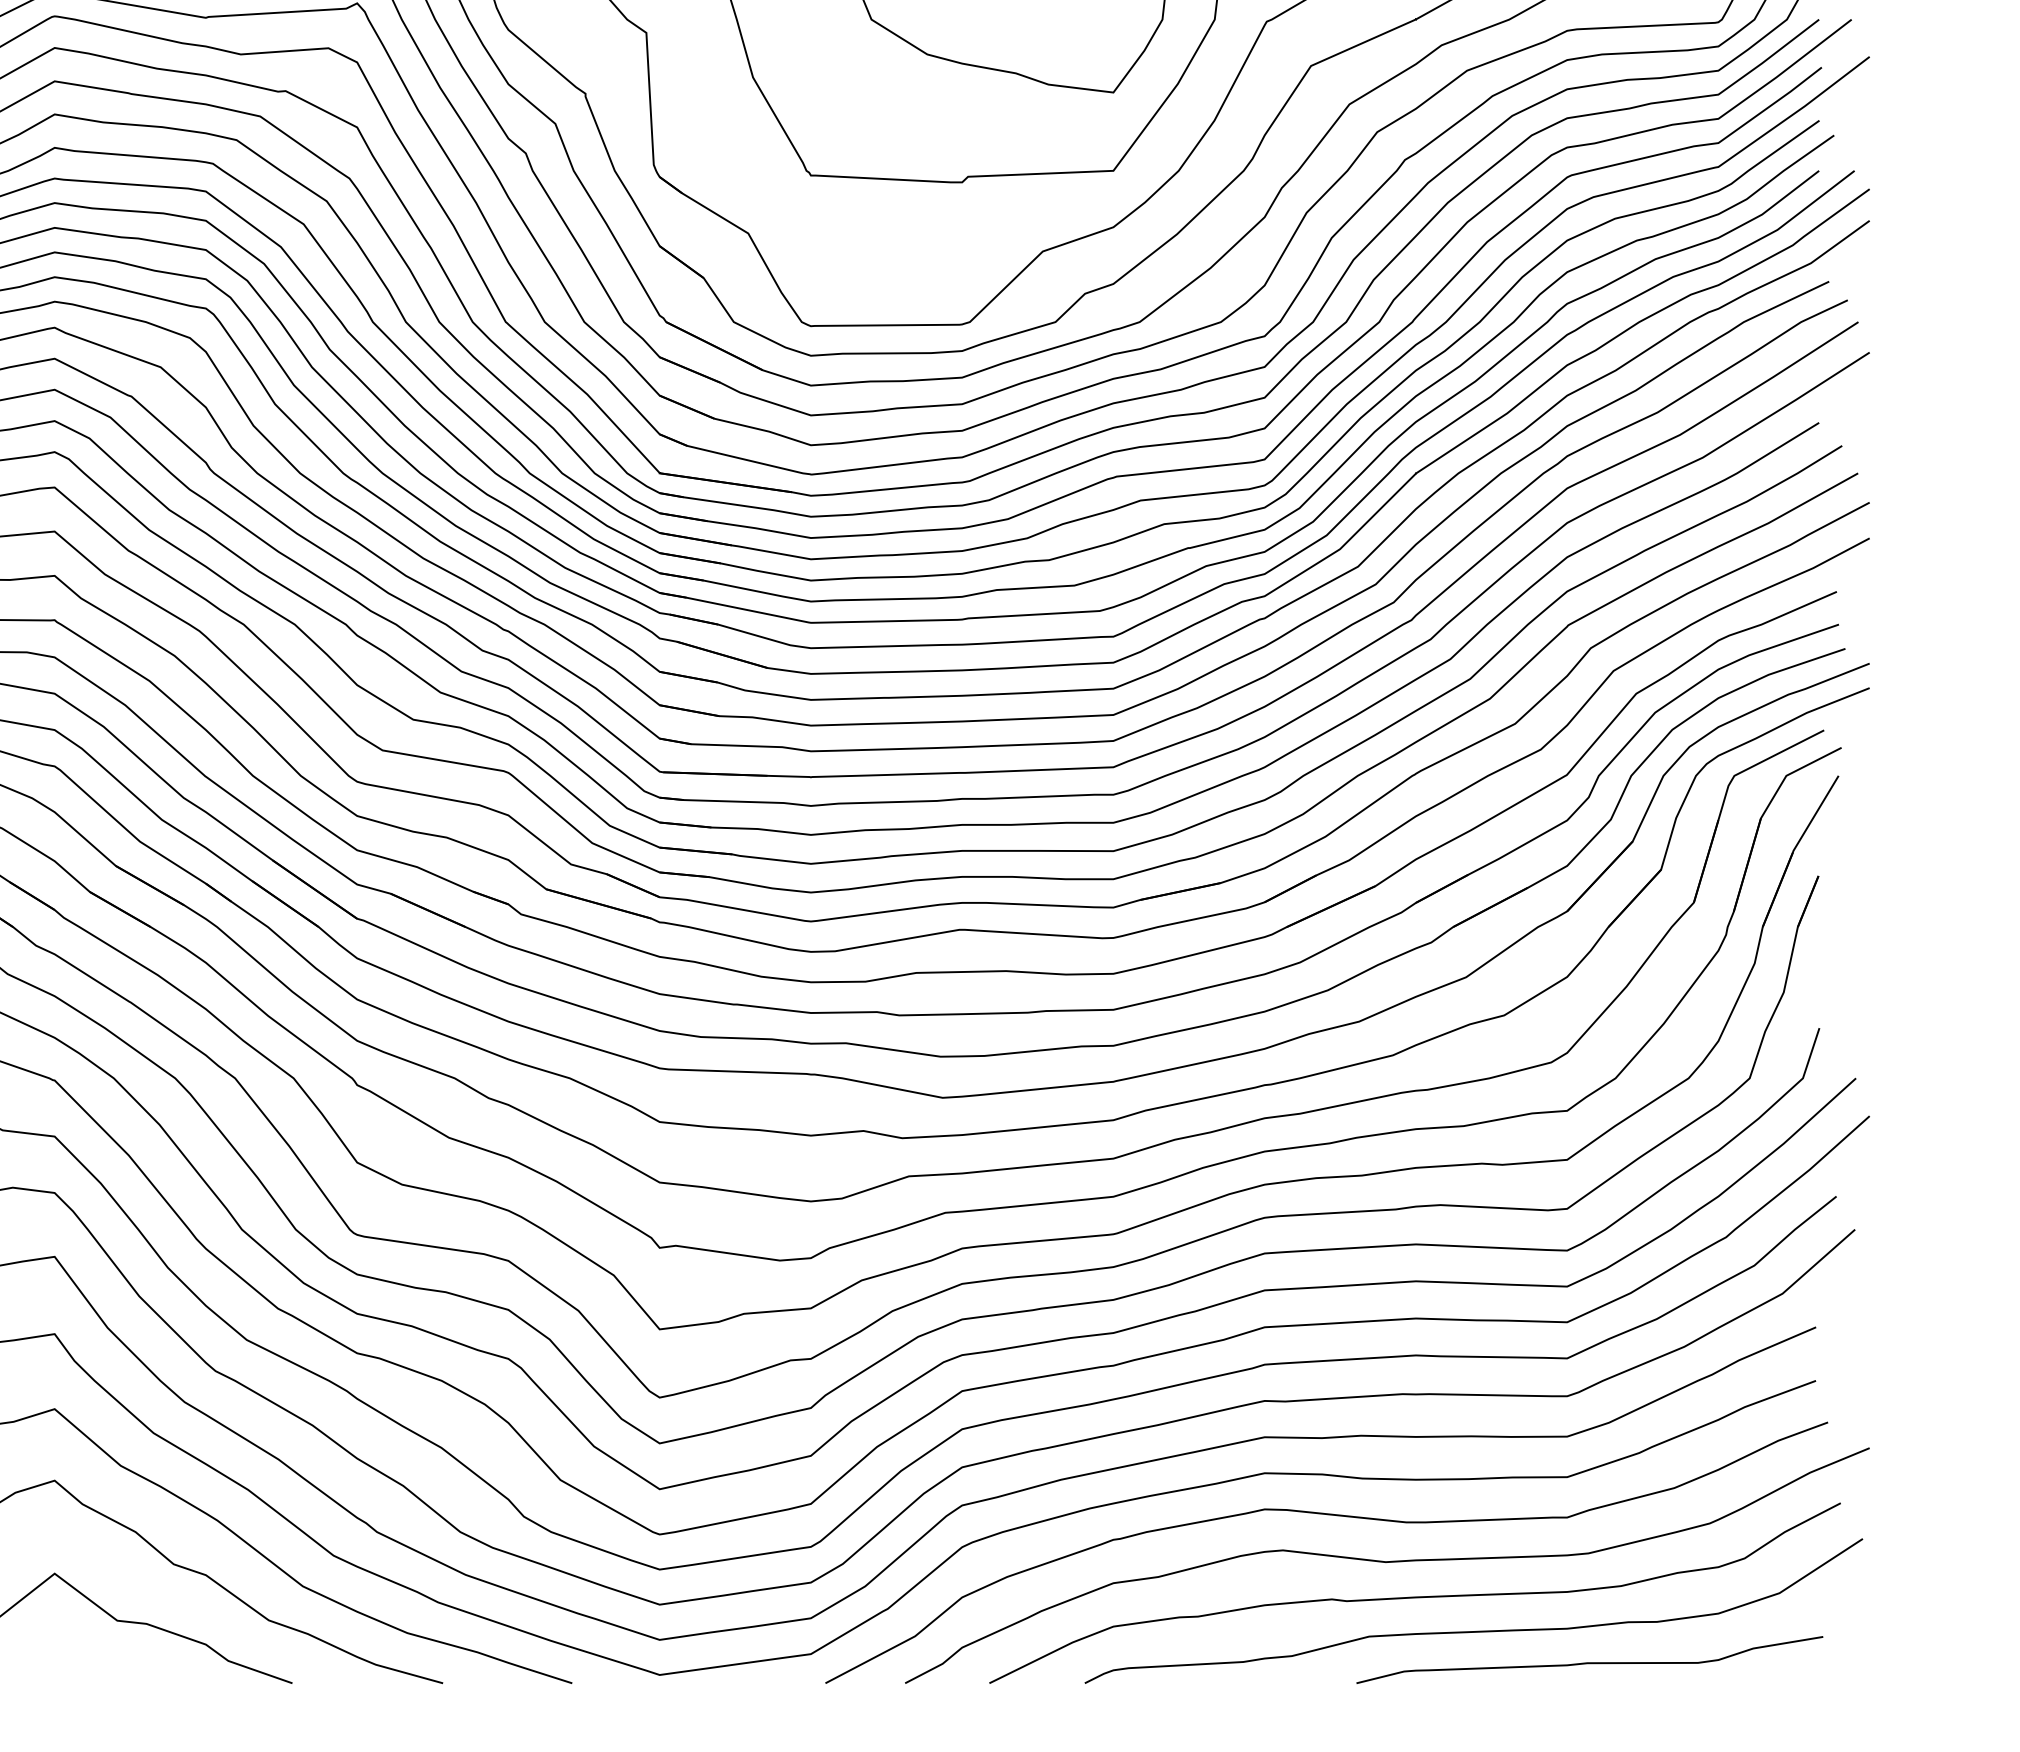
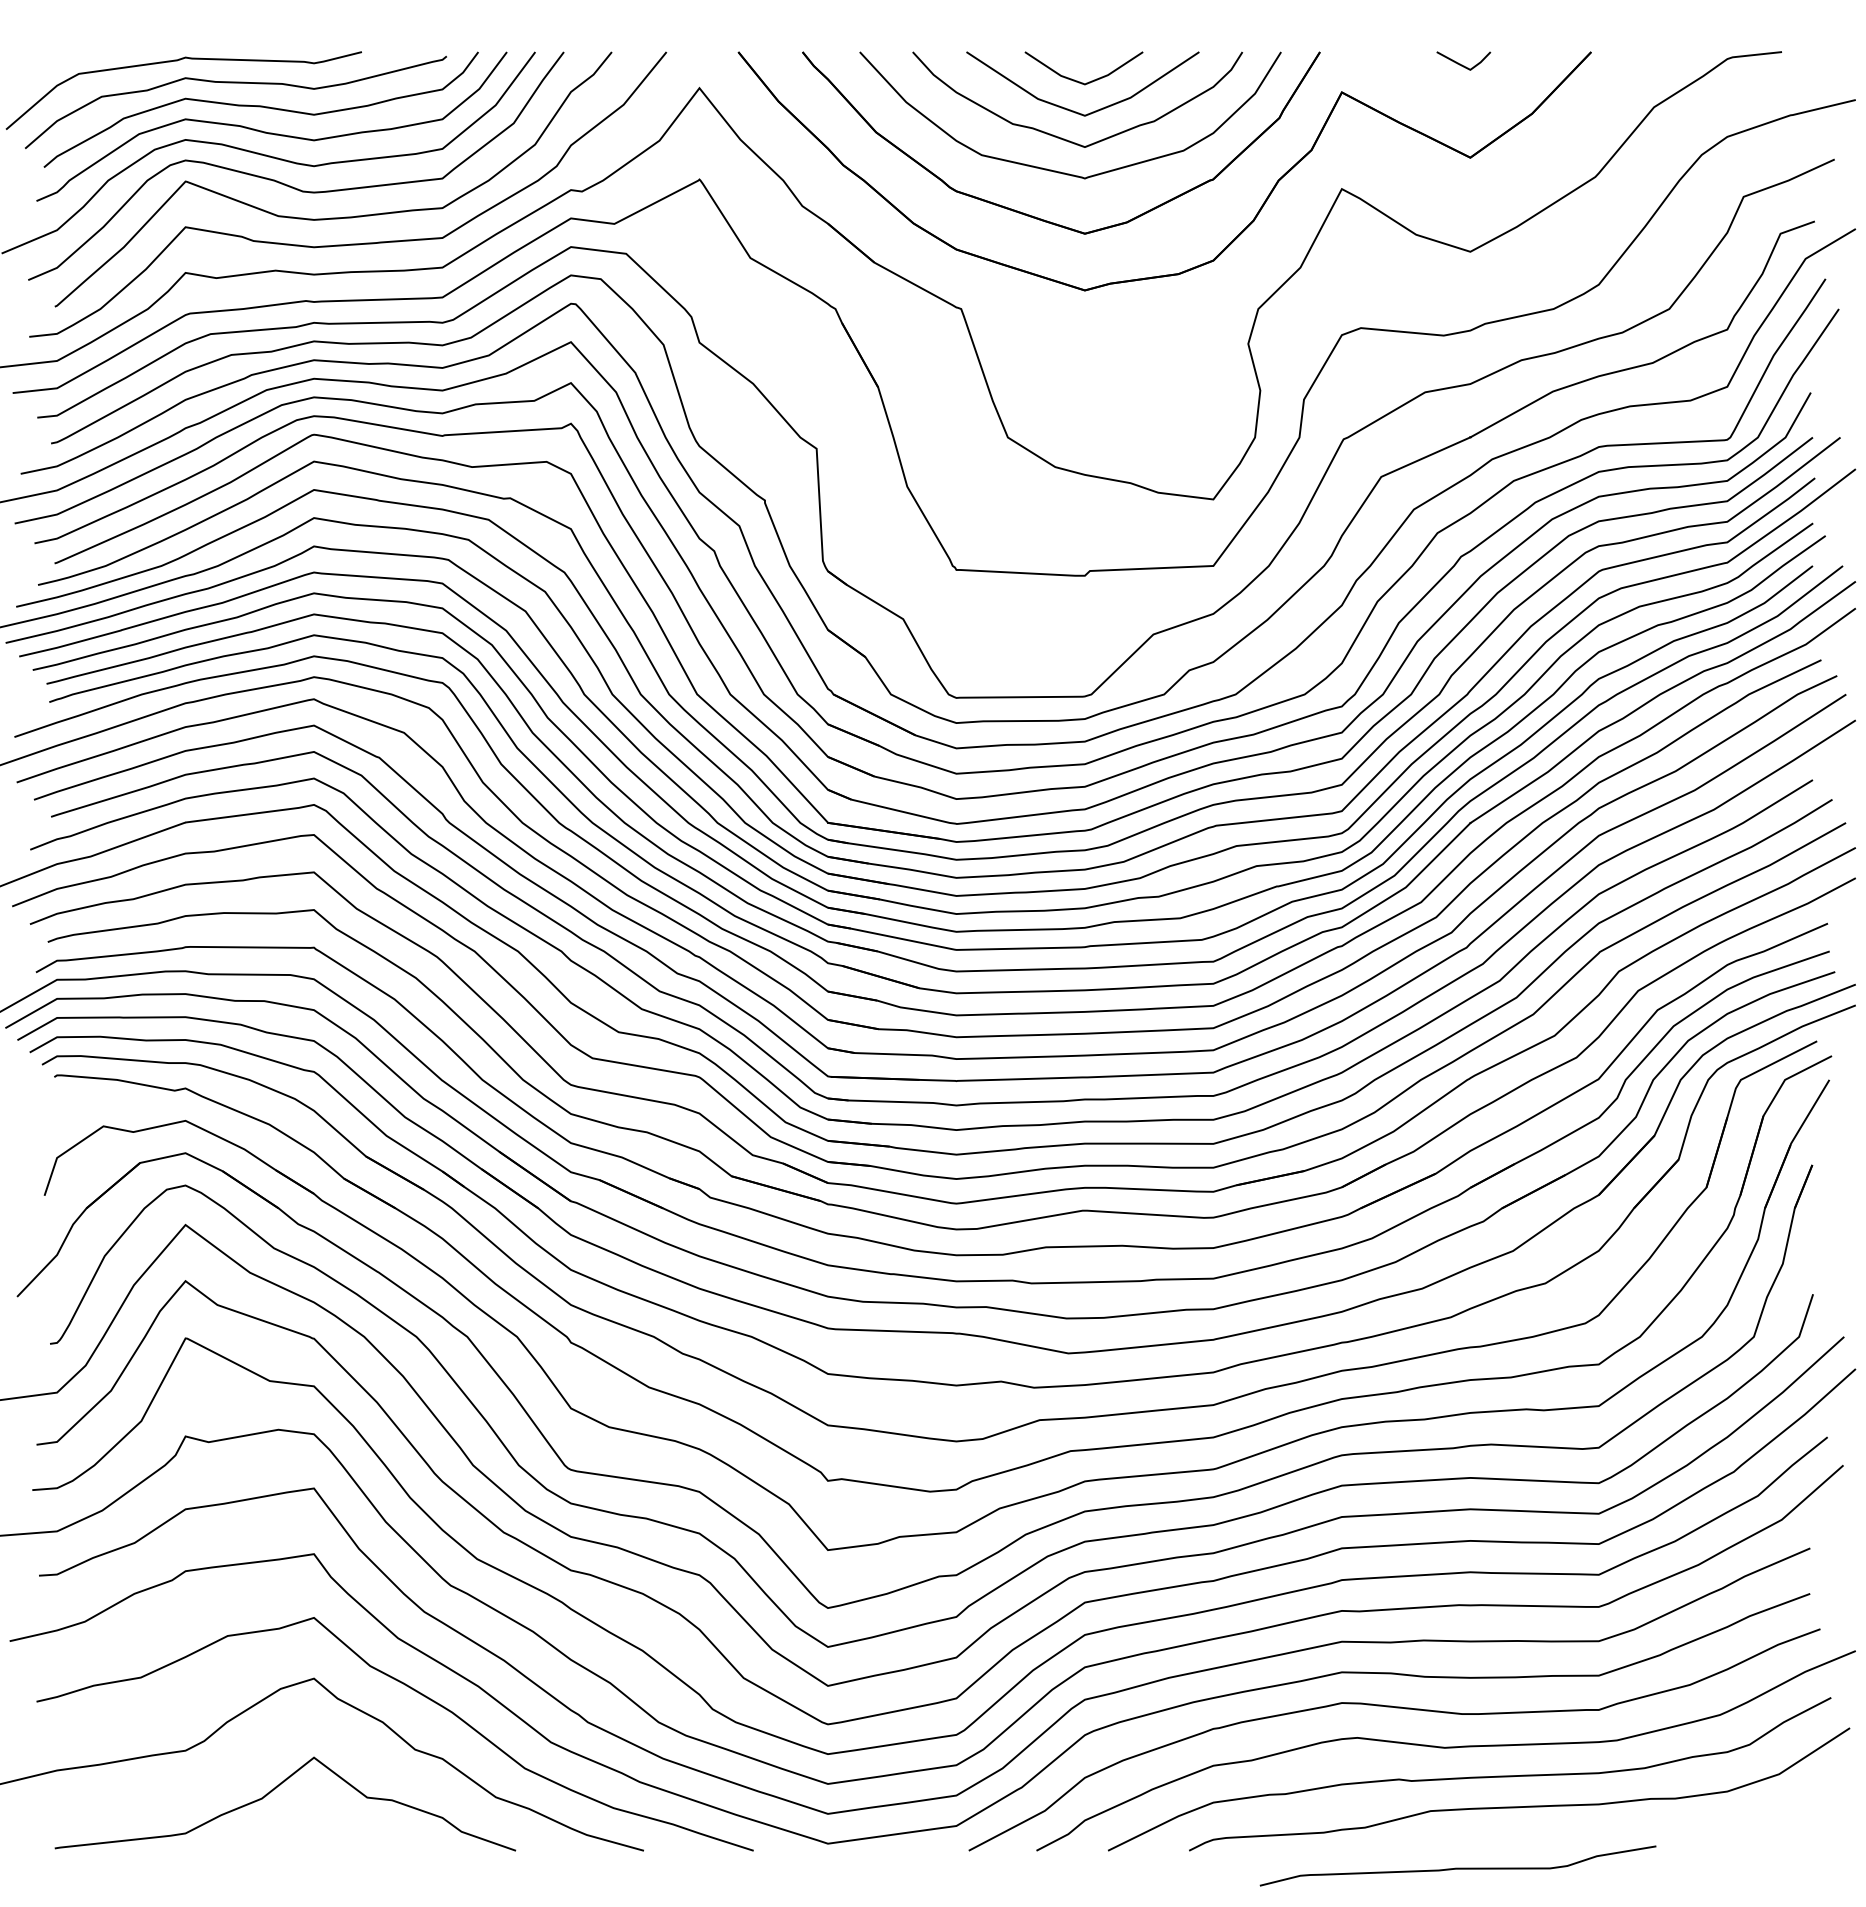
curve: (1589, 1661) -> (1457, 1867), moved

